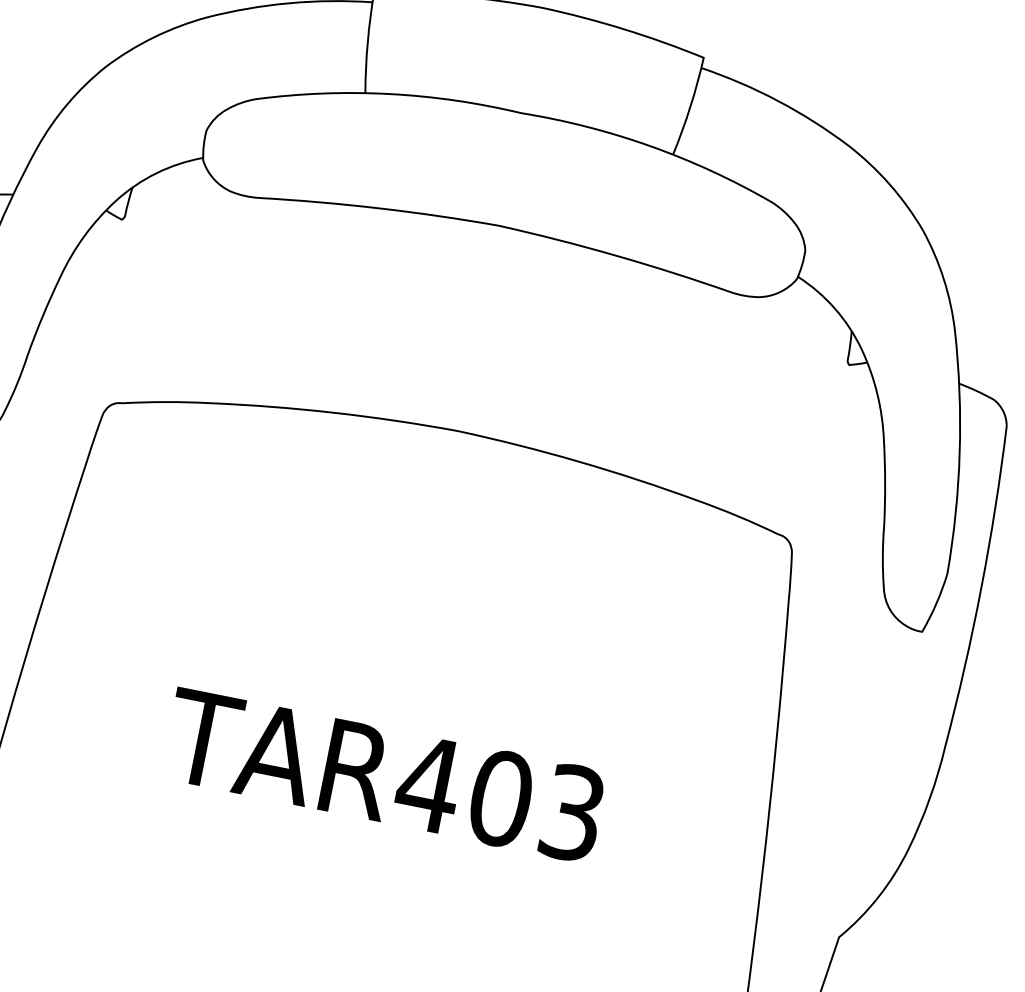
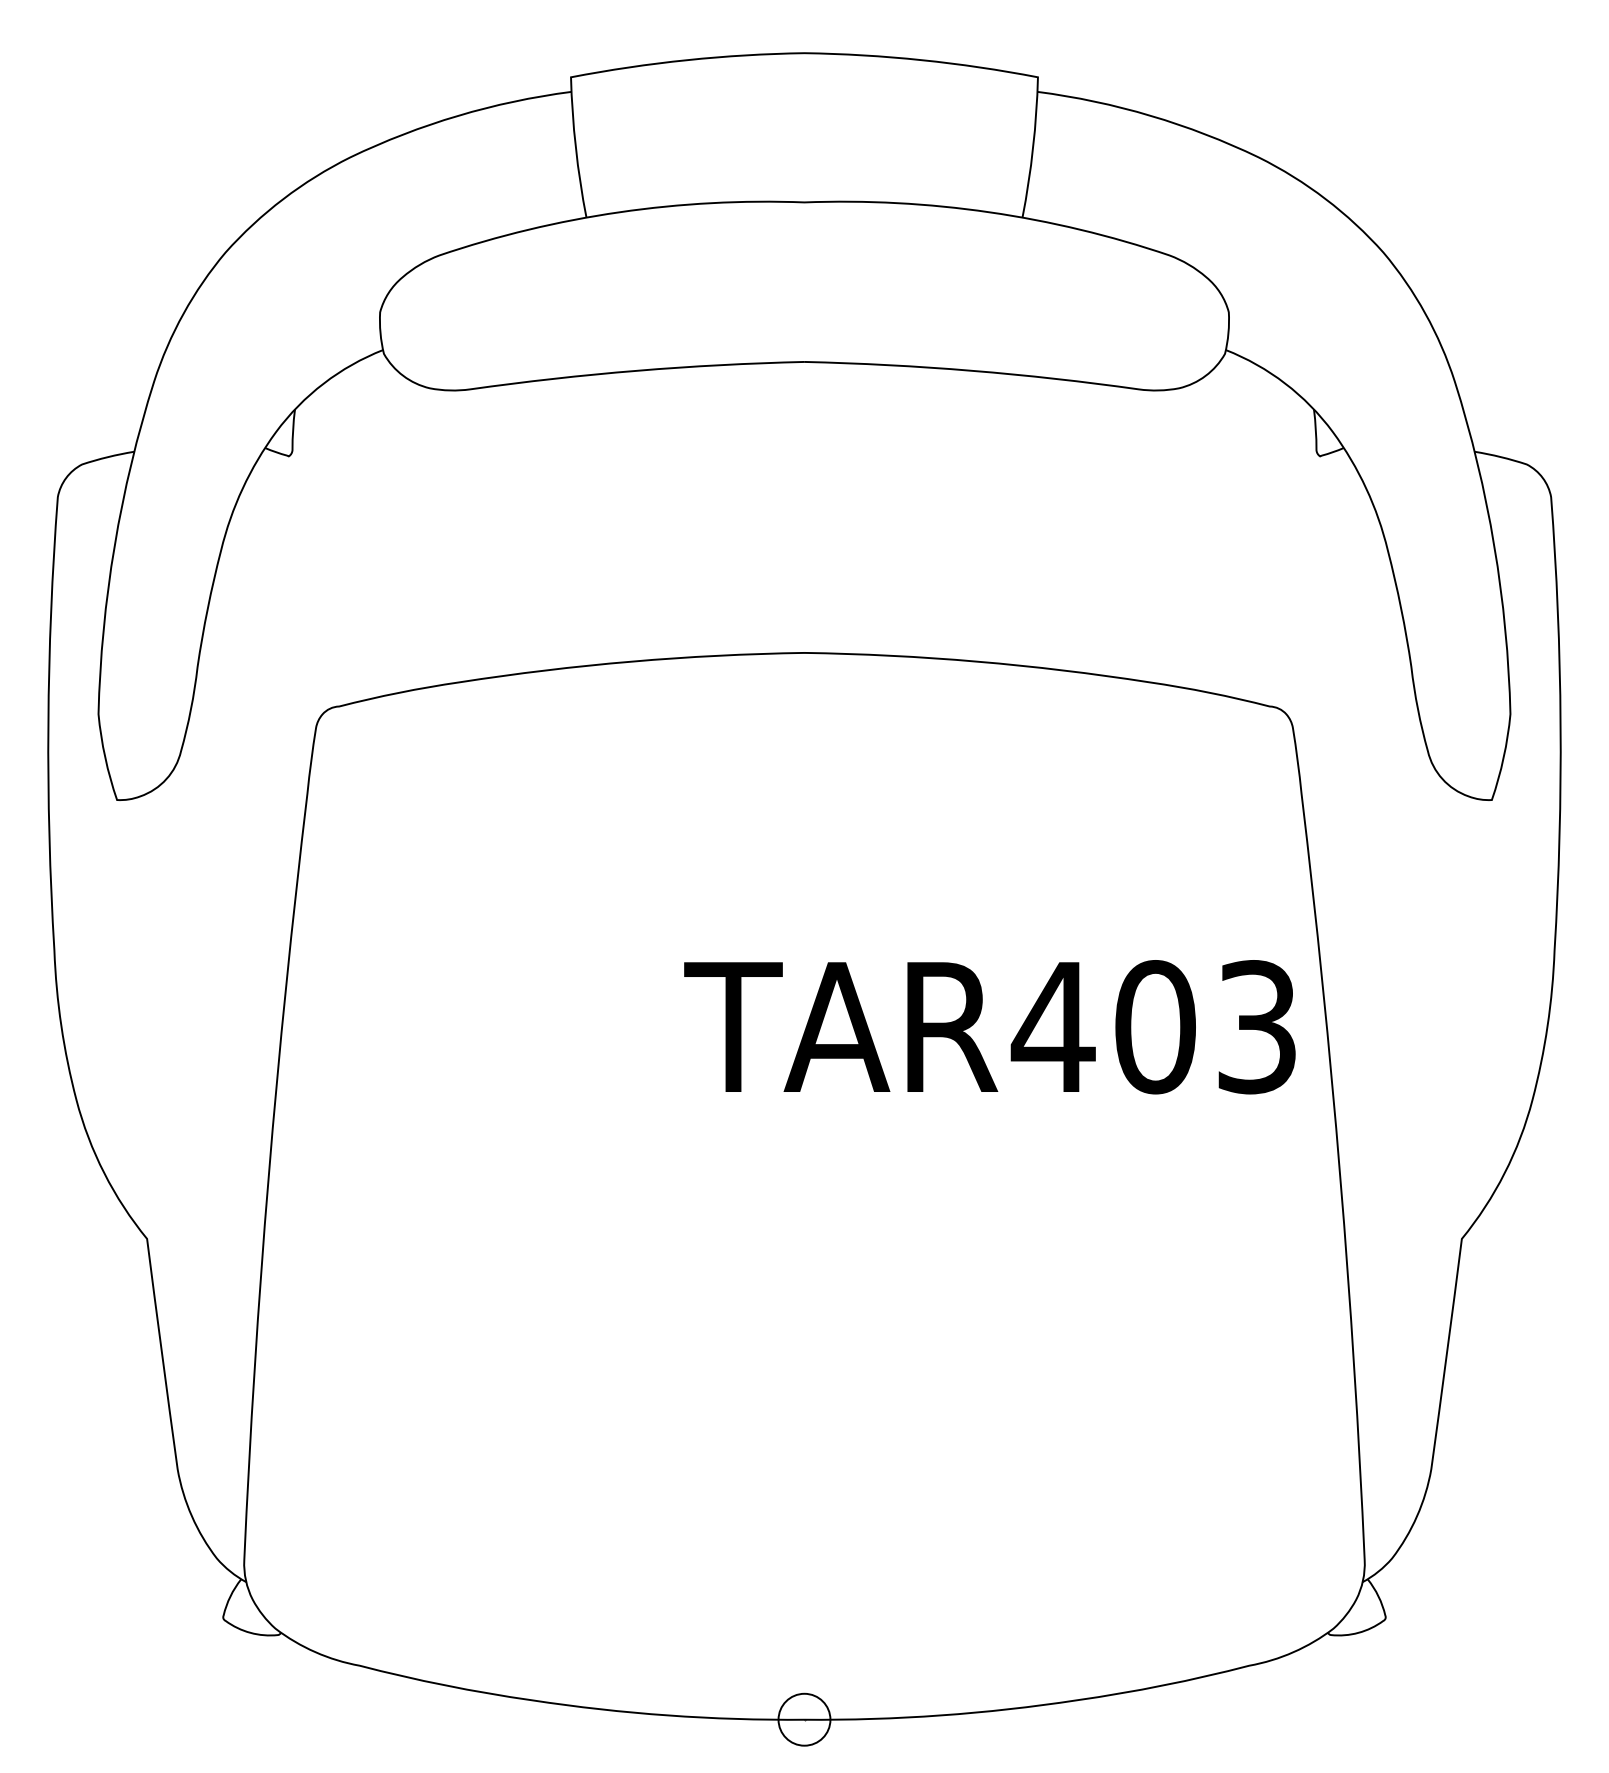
text: (383, 775) -> (989, 1027), moved

